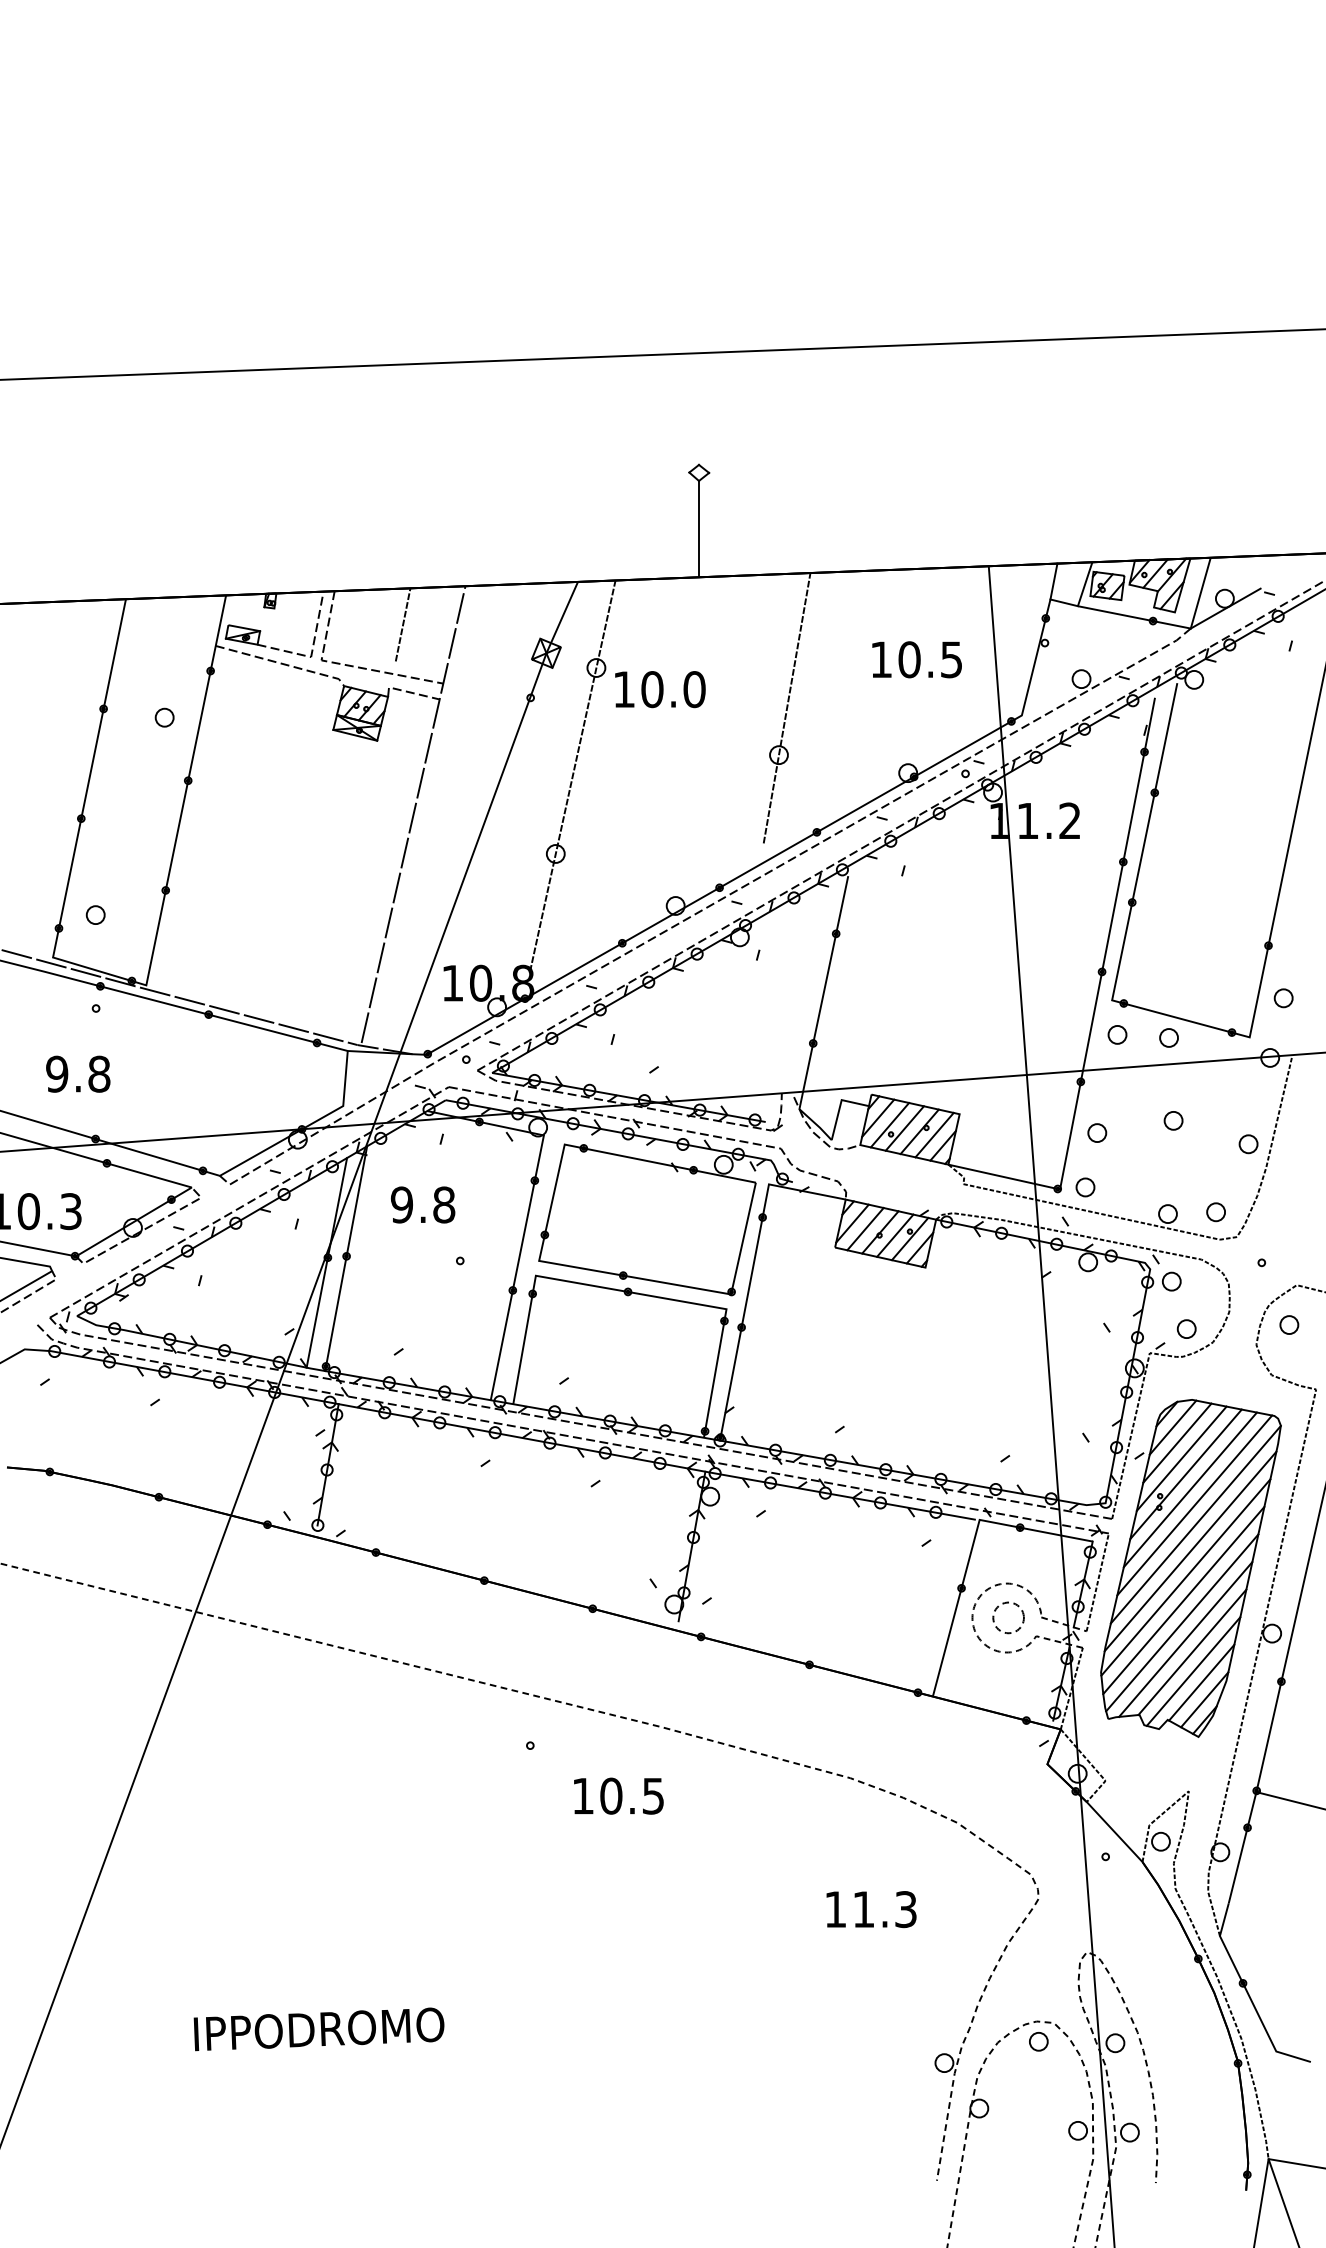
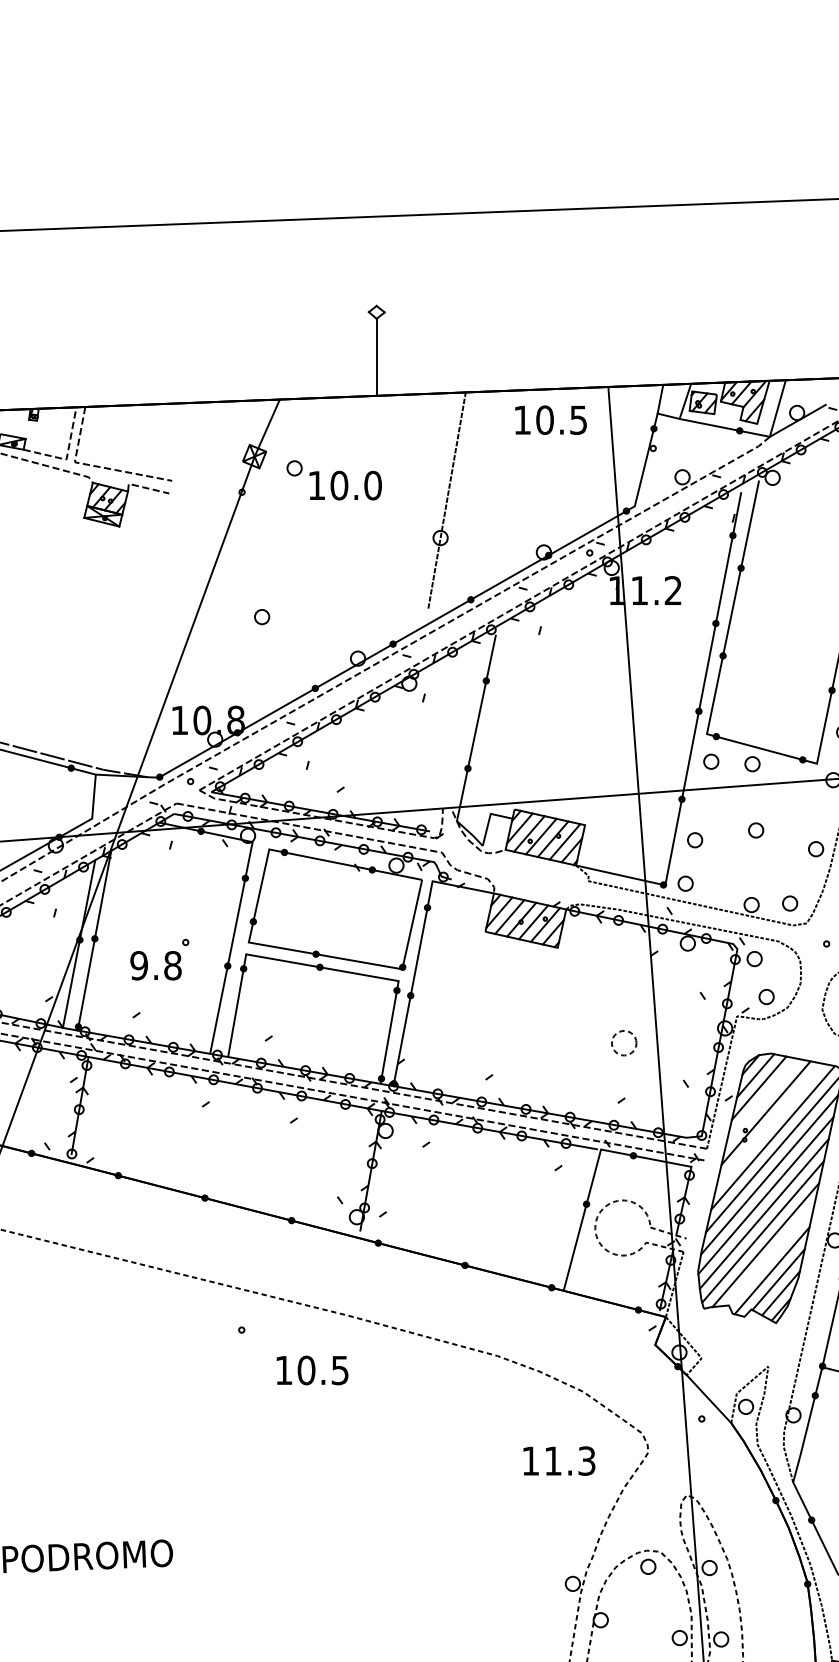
line: (402, 624) -> (139, 433), removed
text: (916, 659) -> (550, 420), moved
line: (572, 775) -> (275, 554), removed
line: (413, 814) -> (148, 585), removed
text: (423, 1204) -> (156, 965), moved
line: (1181, 1458) -> (762, 1100), removed
line: (1189, 1489) -> (768, 1125), removed
line: (1097, 1582) -> (695, 1199), removed
part: (1004, 1604) -> (620, 1032), moved
line: (1192, 1652) -> (771, 1255), removed
text: (871, 1909) -> (559, 1461), moved

